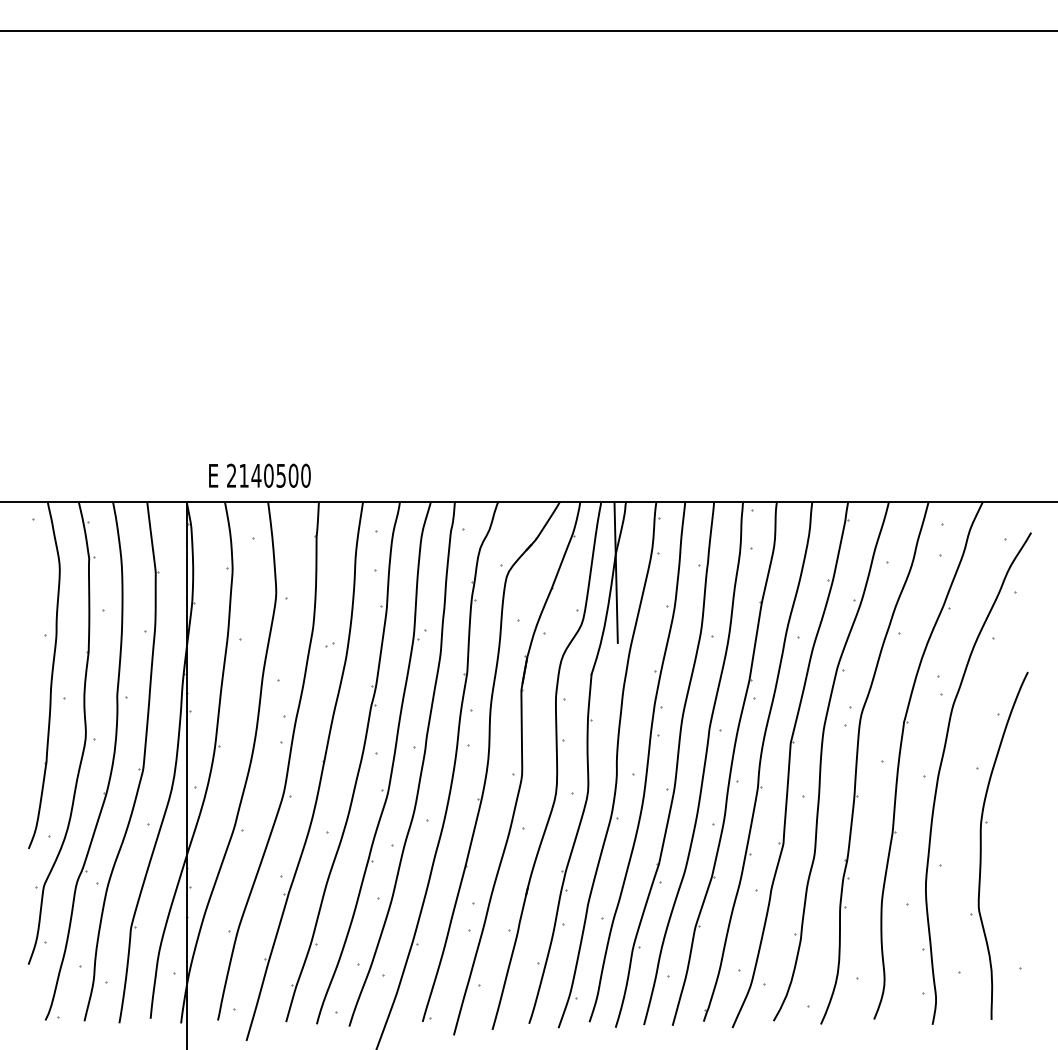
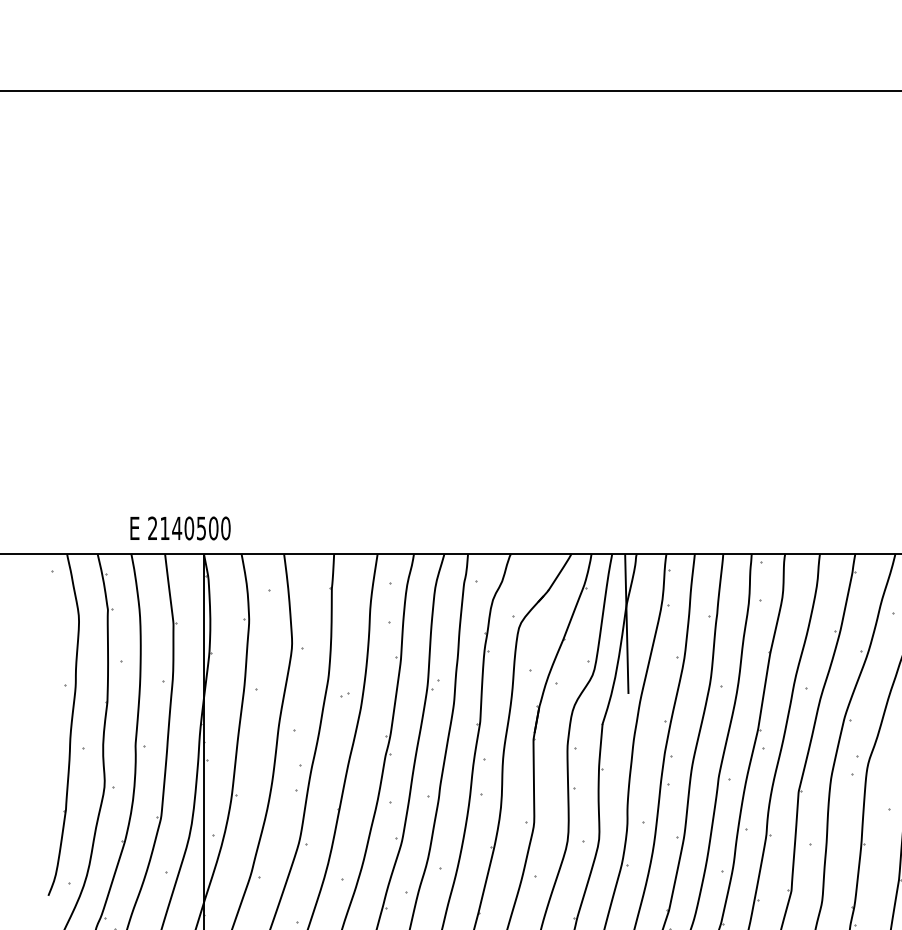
text: (259, 475) -> (180, 528), moved

